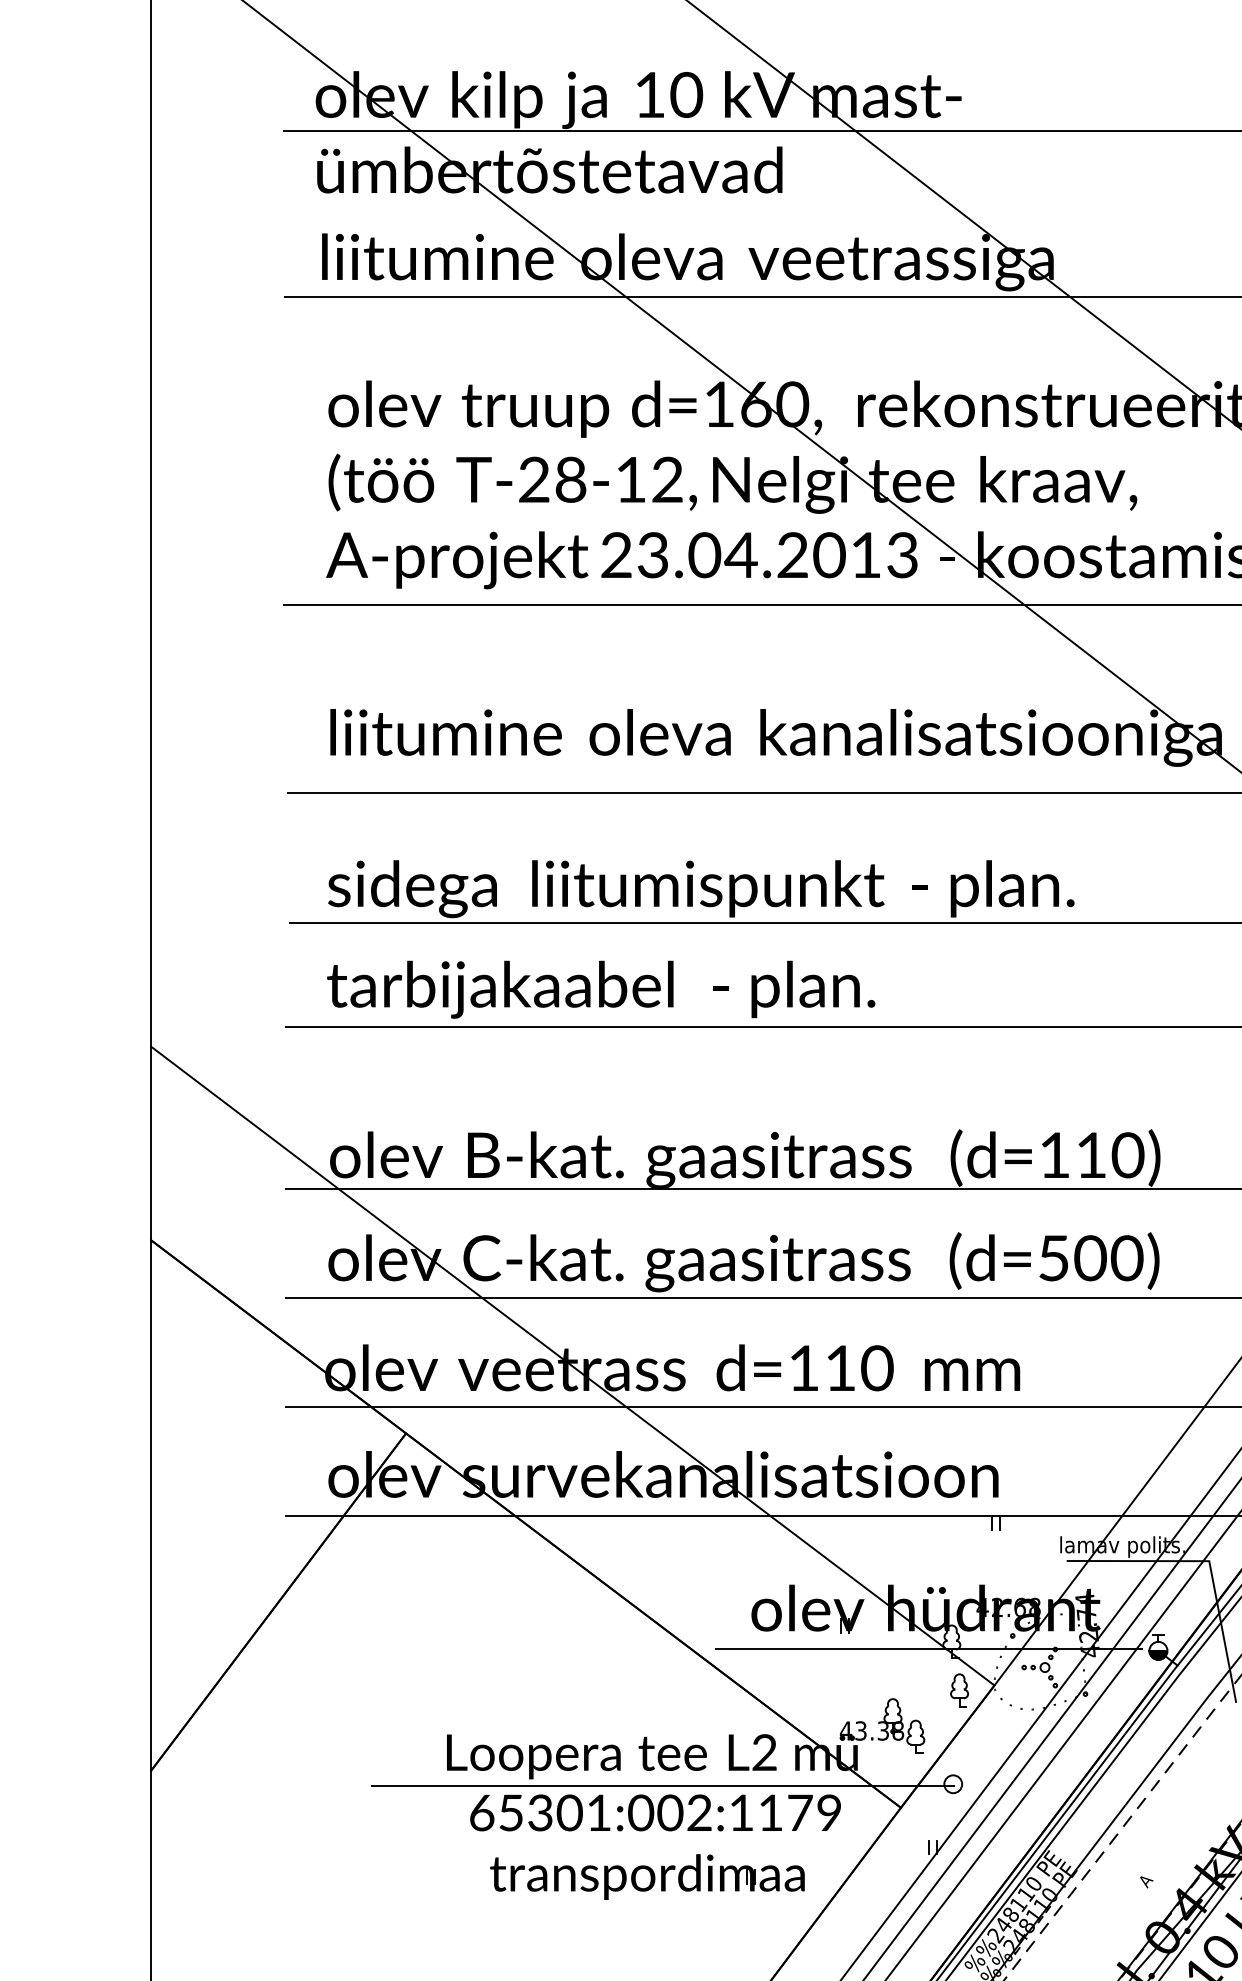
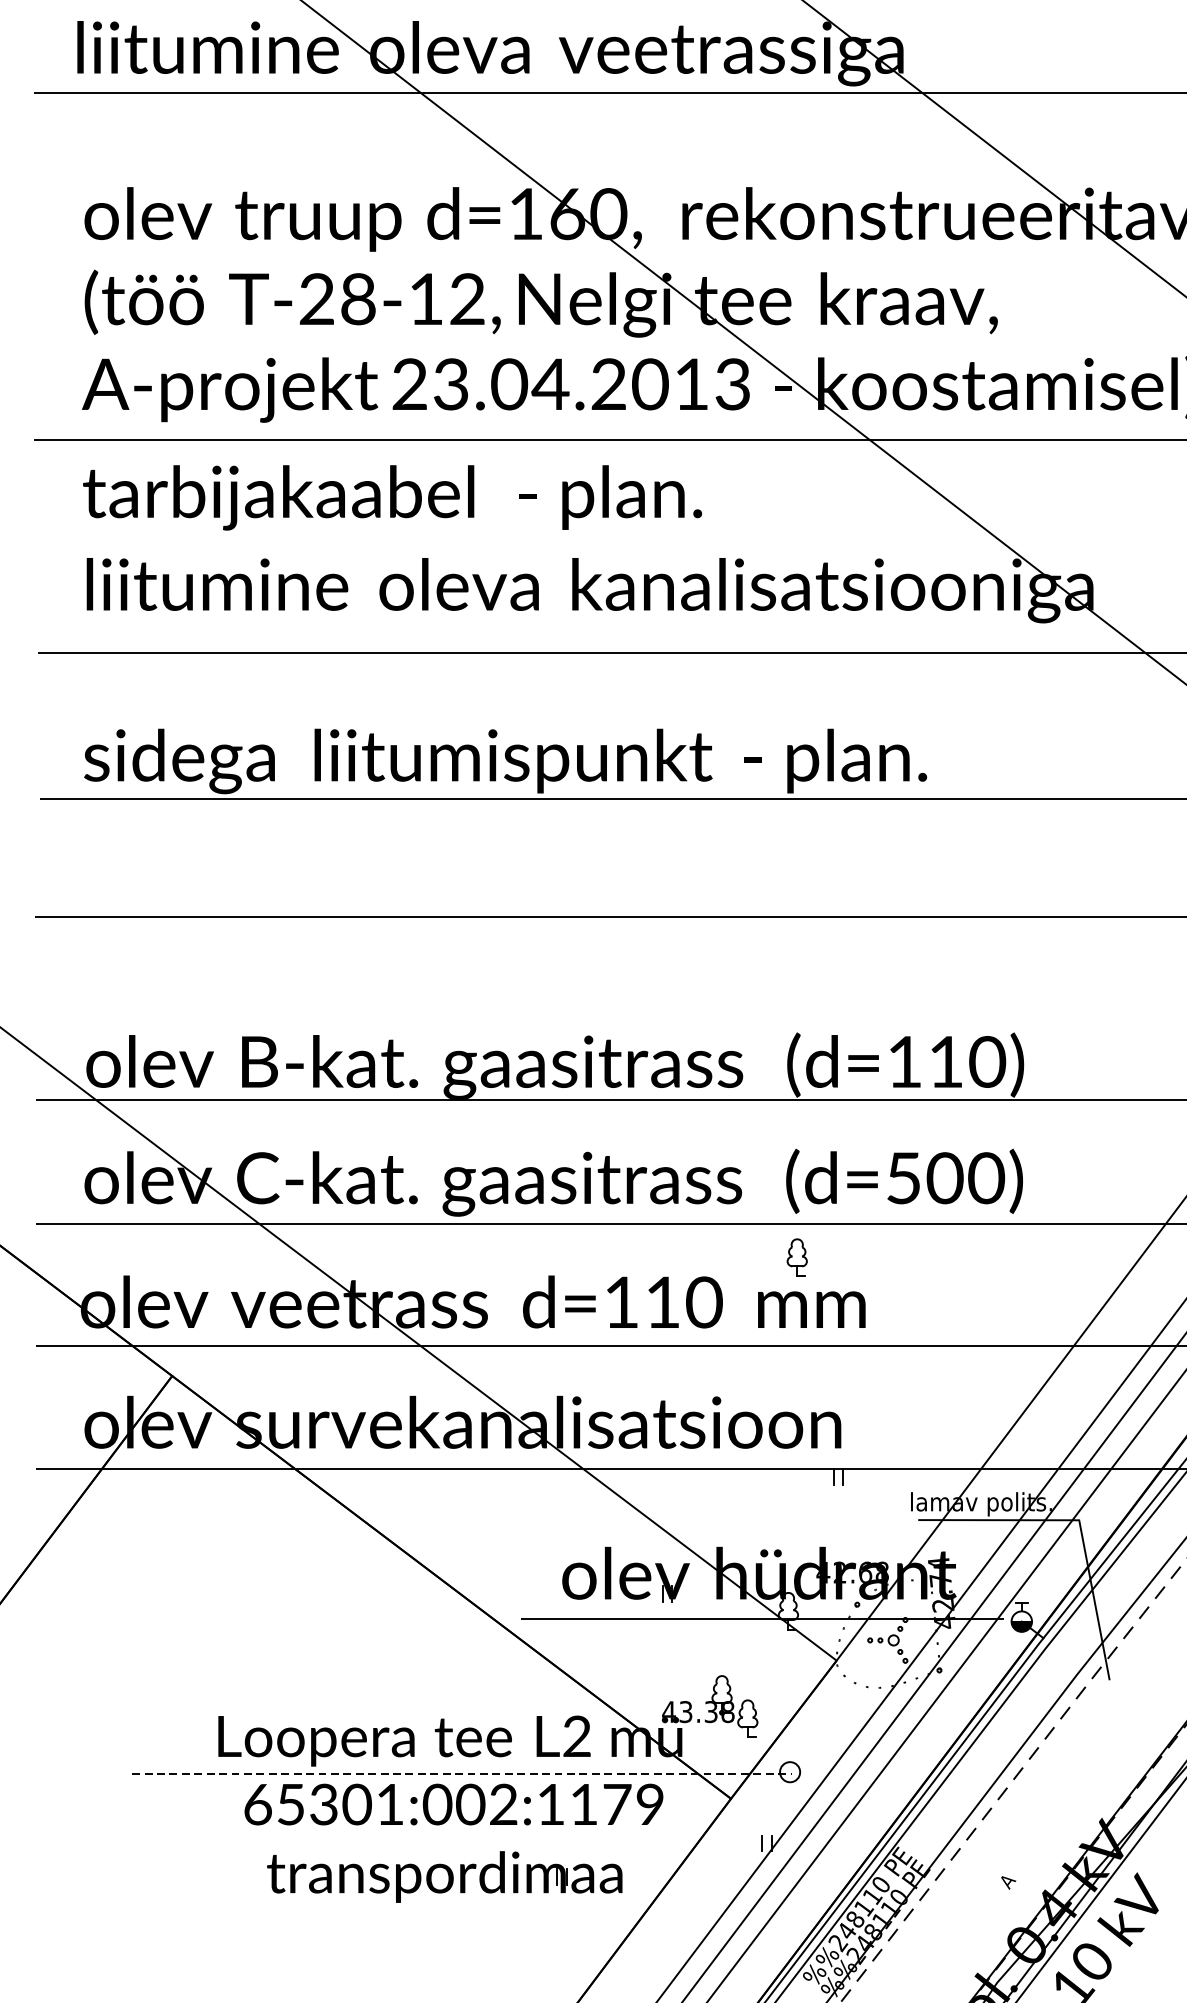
text: (601, 989) -> (392, 497), moved
part: (959, 1690) -> (797, 1257), moved
line: (663, 1785) -> (462, 1773), solid -> dashed

